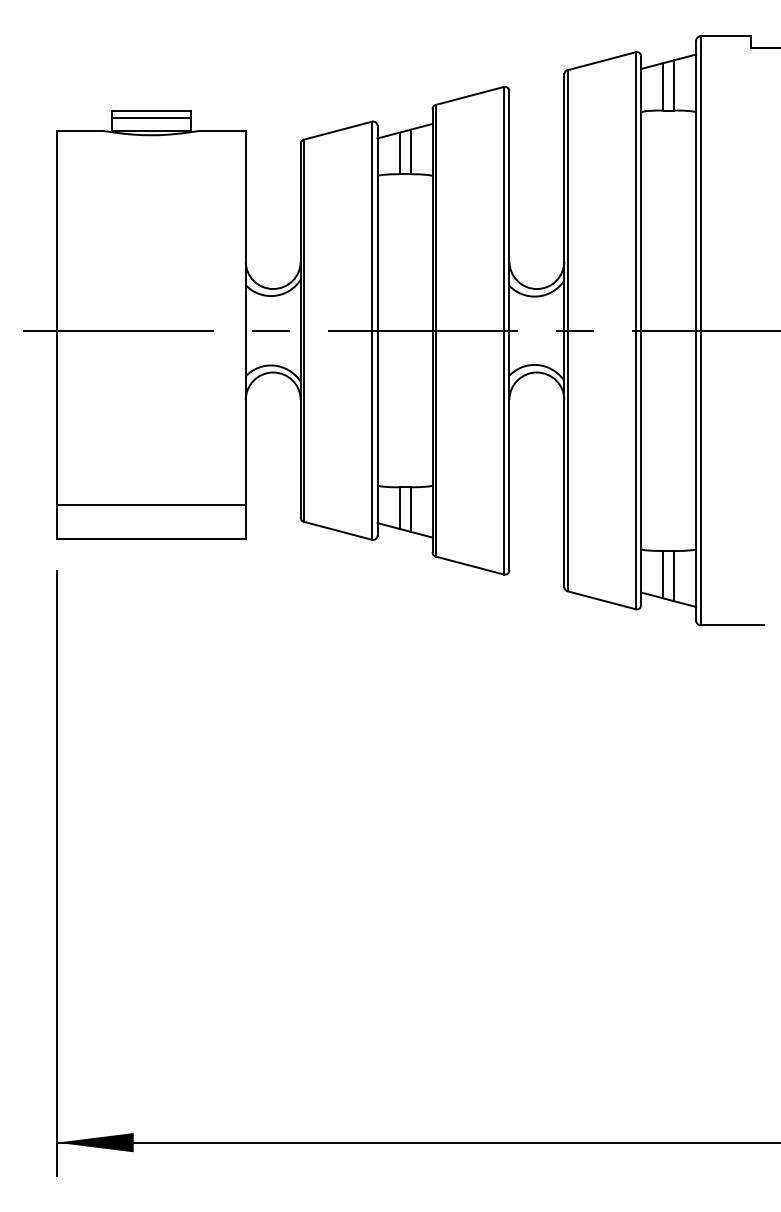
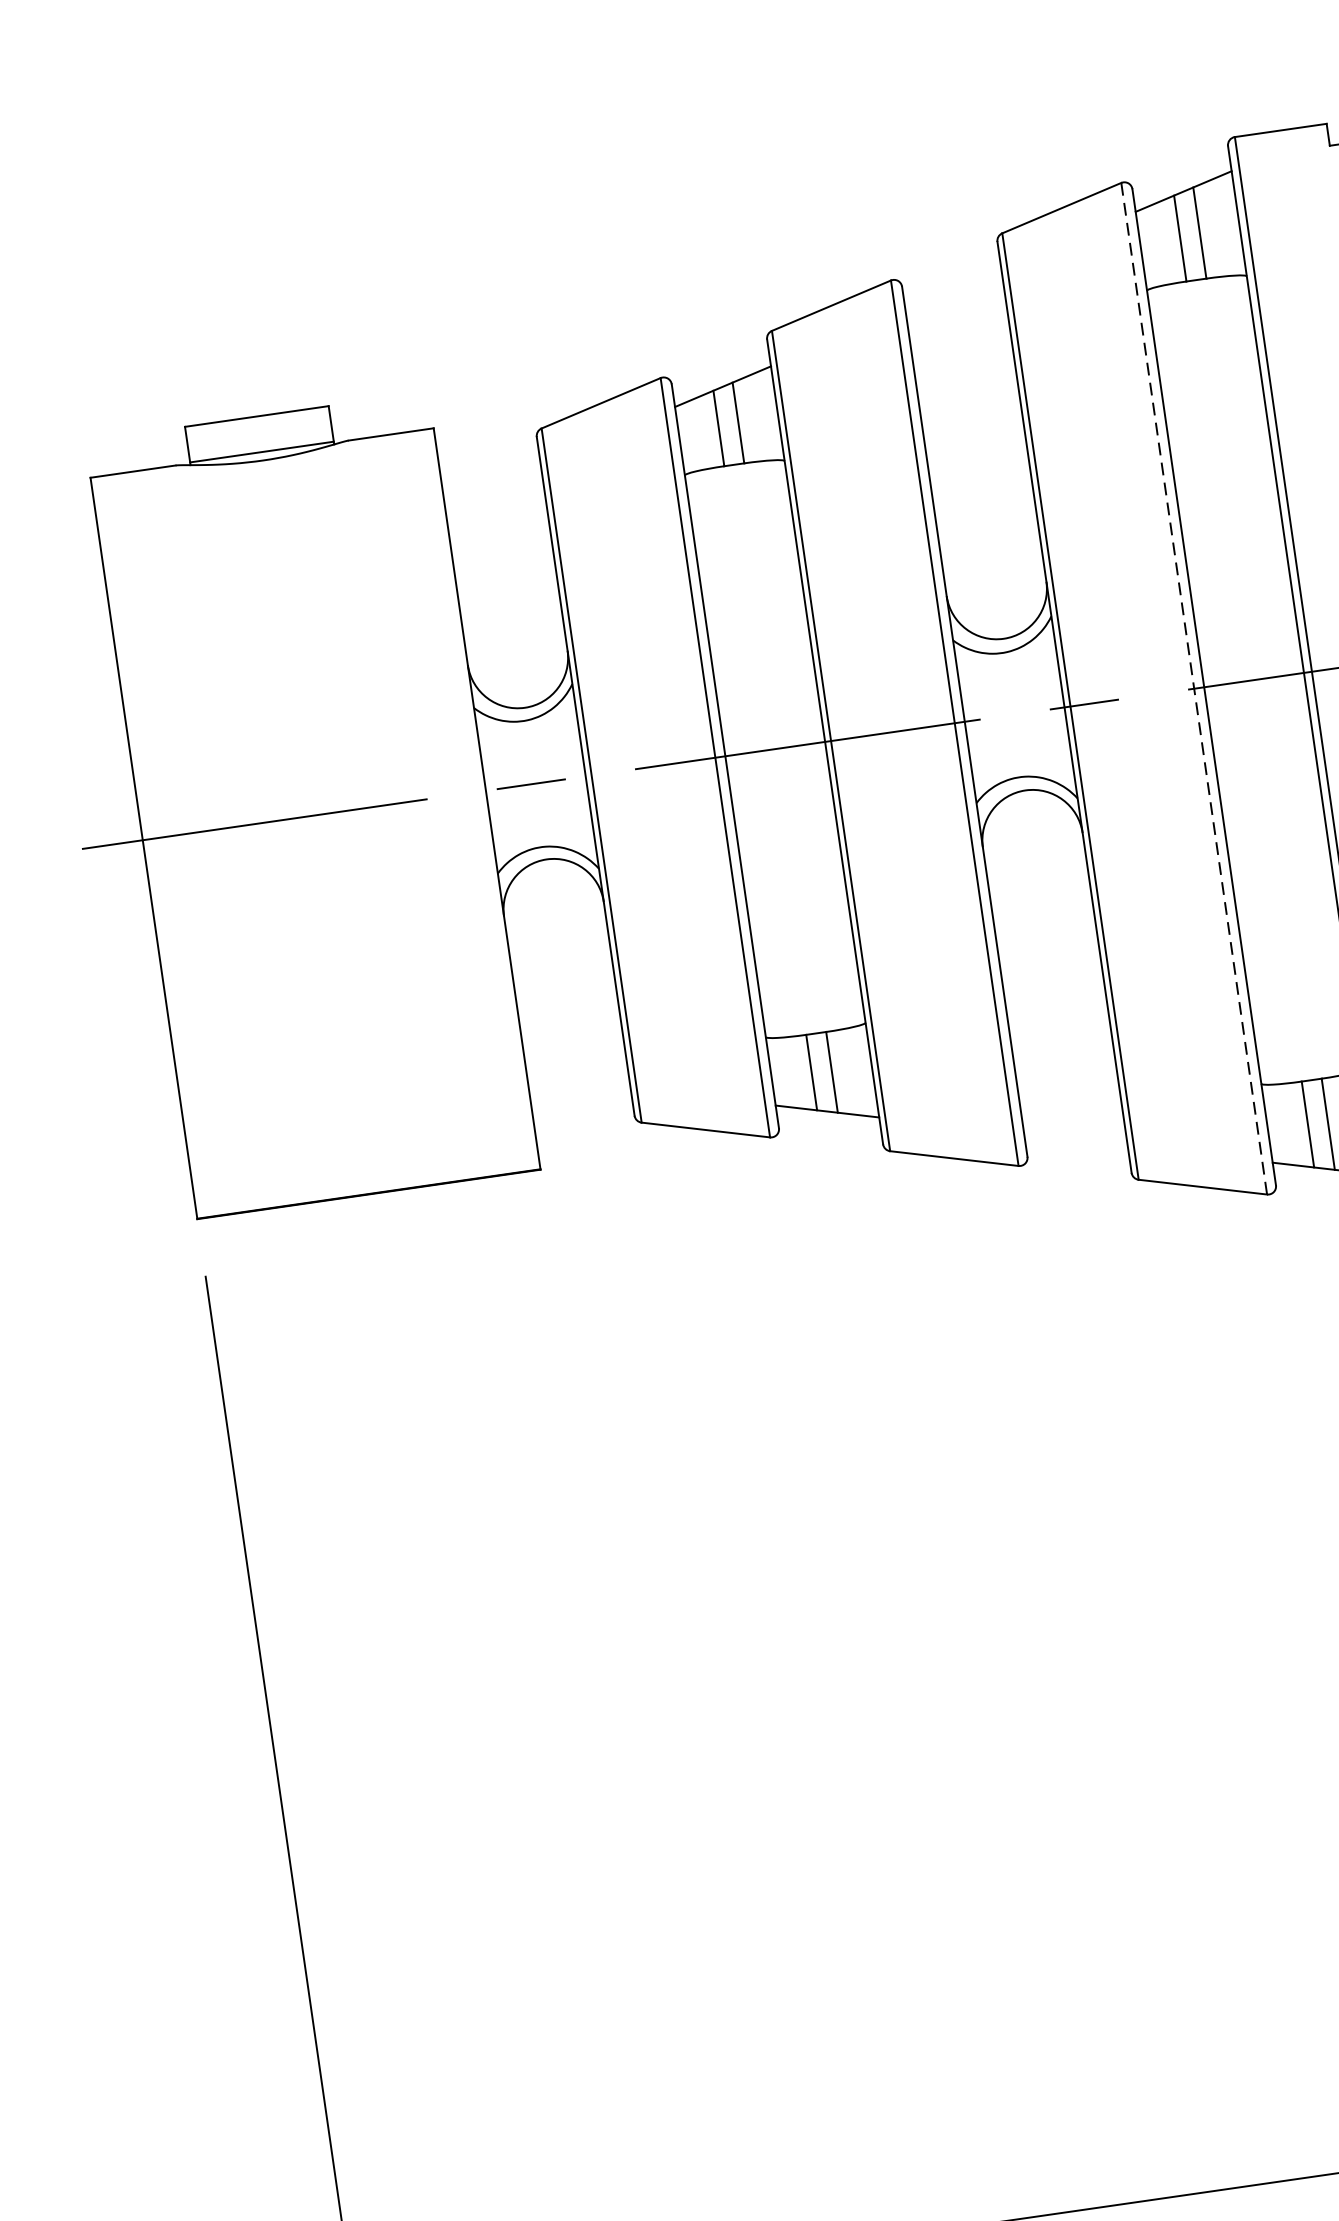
line: (150, 117) -> (257, 428), removed
line: (635, 331) -> (1193, 690), solid -> dashed
line: (150, 505) -> (358, 1133), removed

